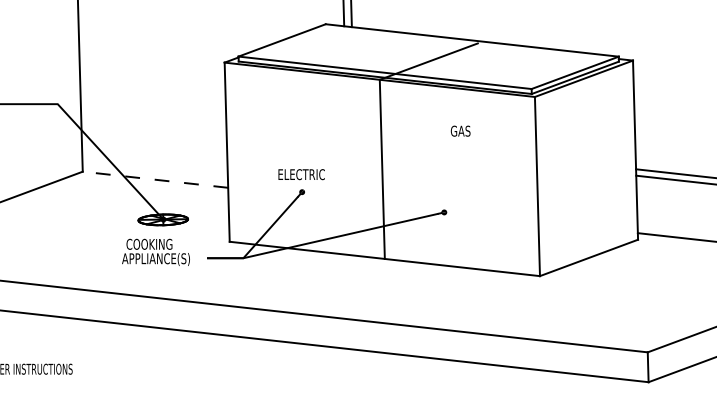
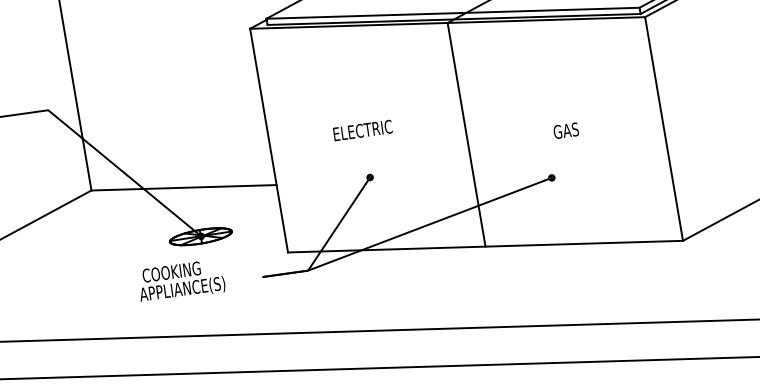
text: (460, 130) -> (565, 129), moved
text: (301, 174) -> (362, 130), moved
line: (154, 179) -> (182, 187), dashed -> solid
text: (155, 251) -> (180, 279), moved

